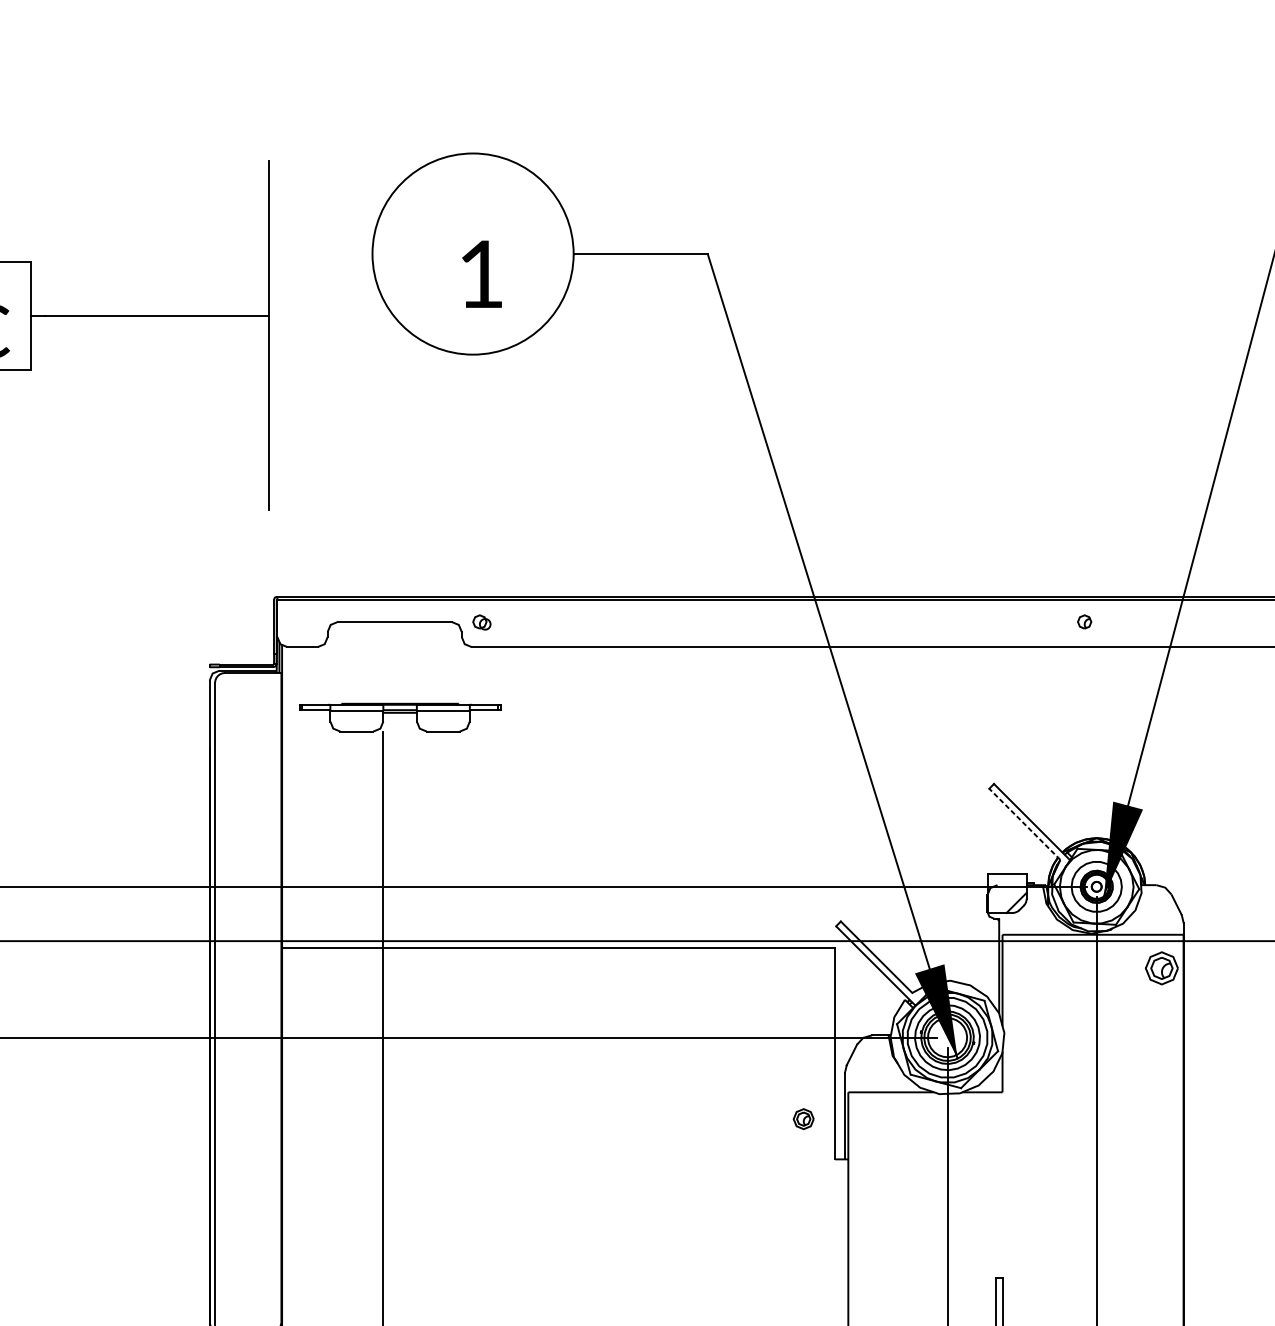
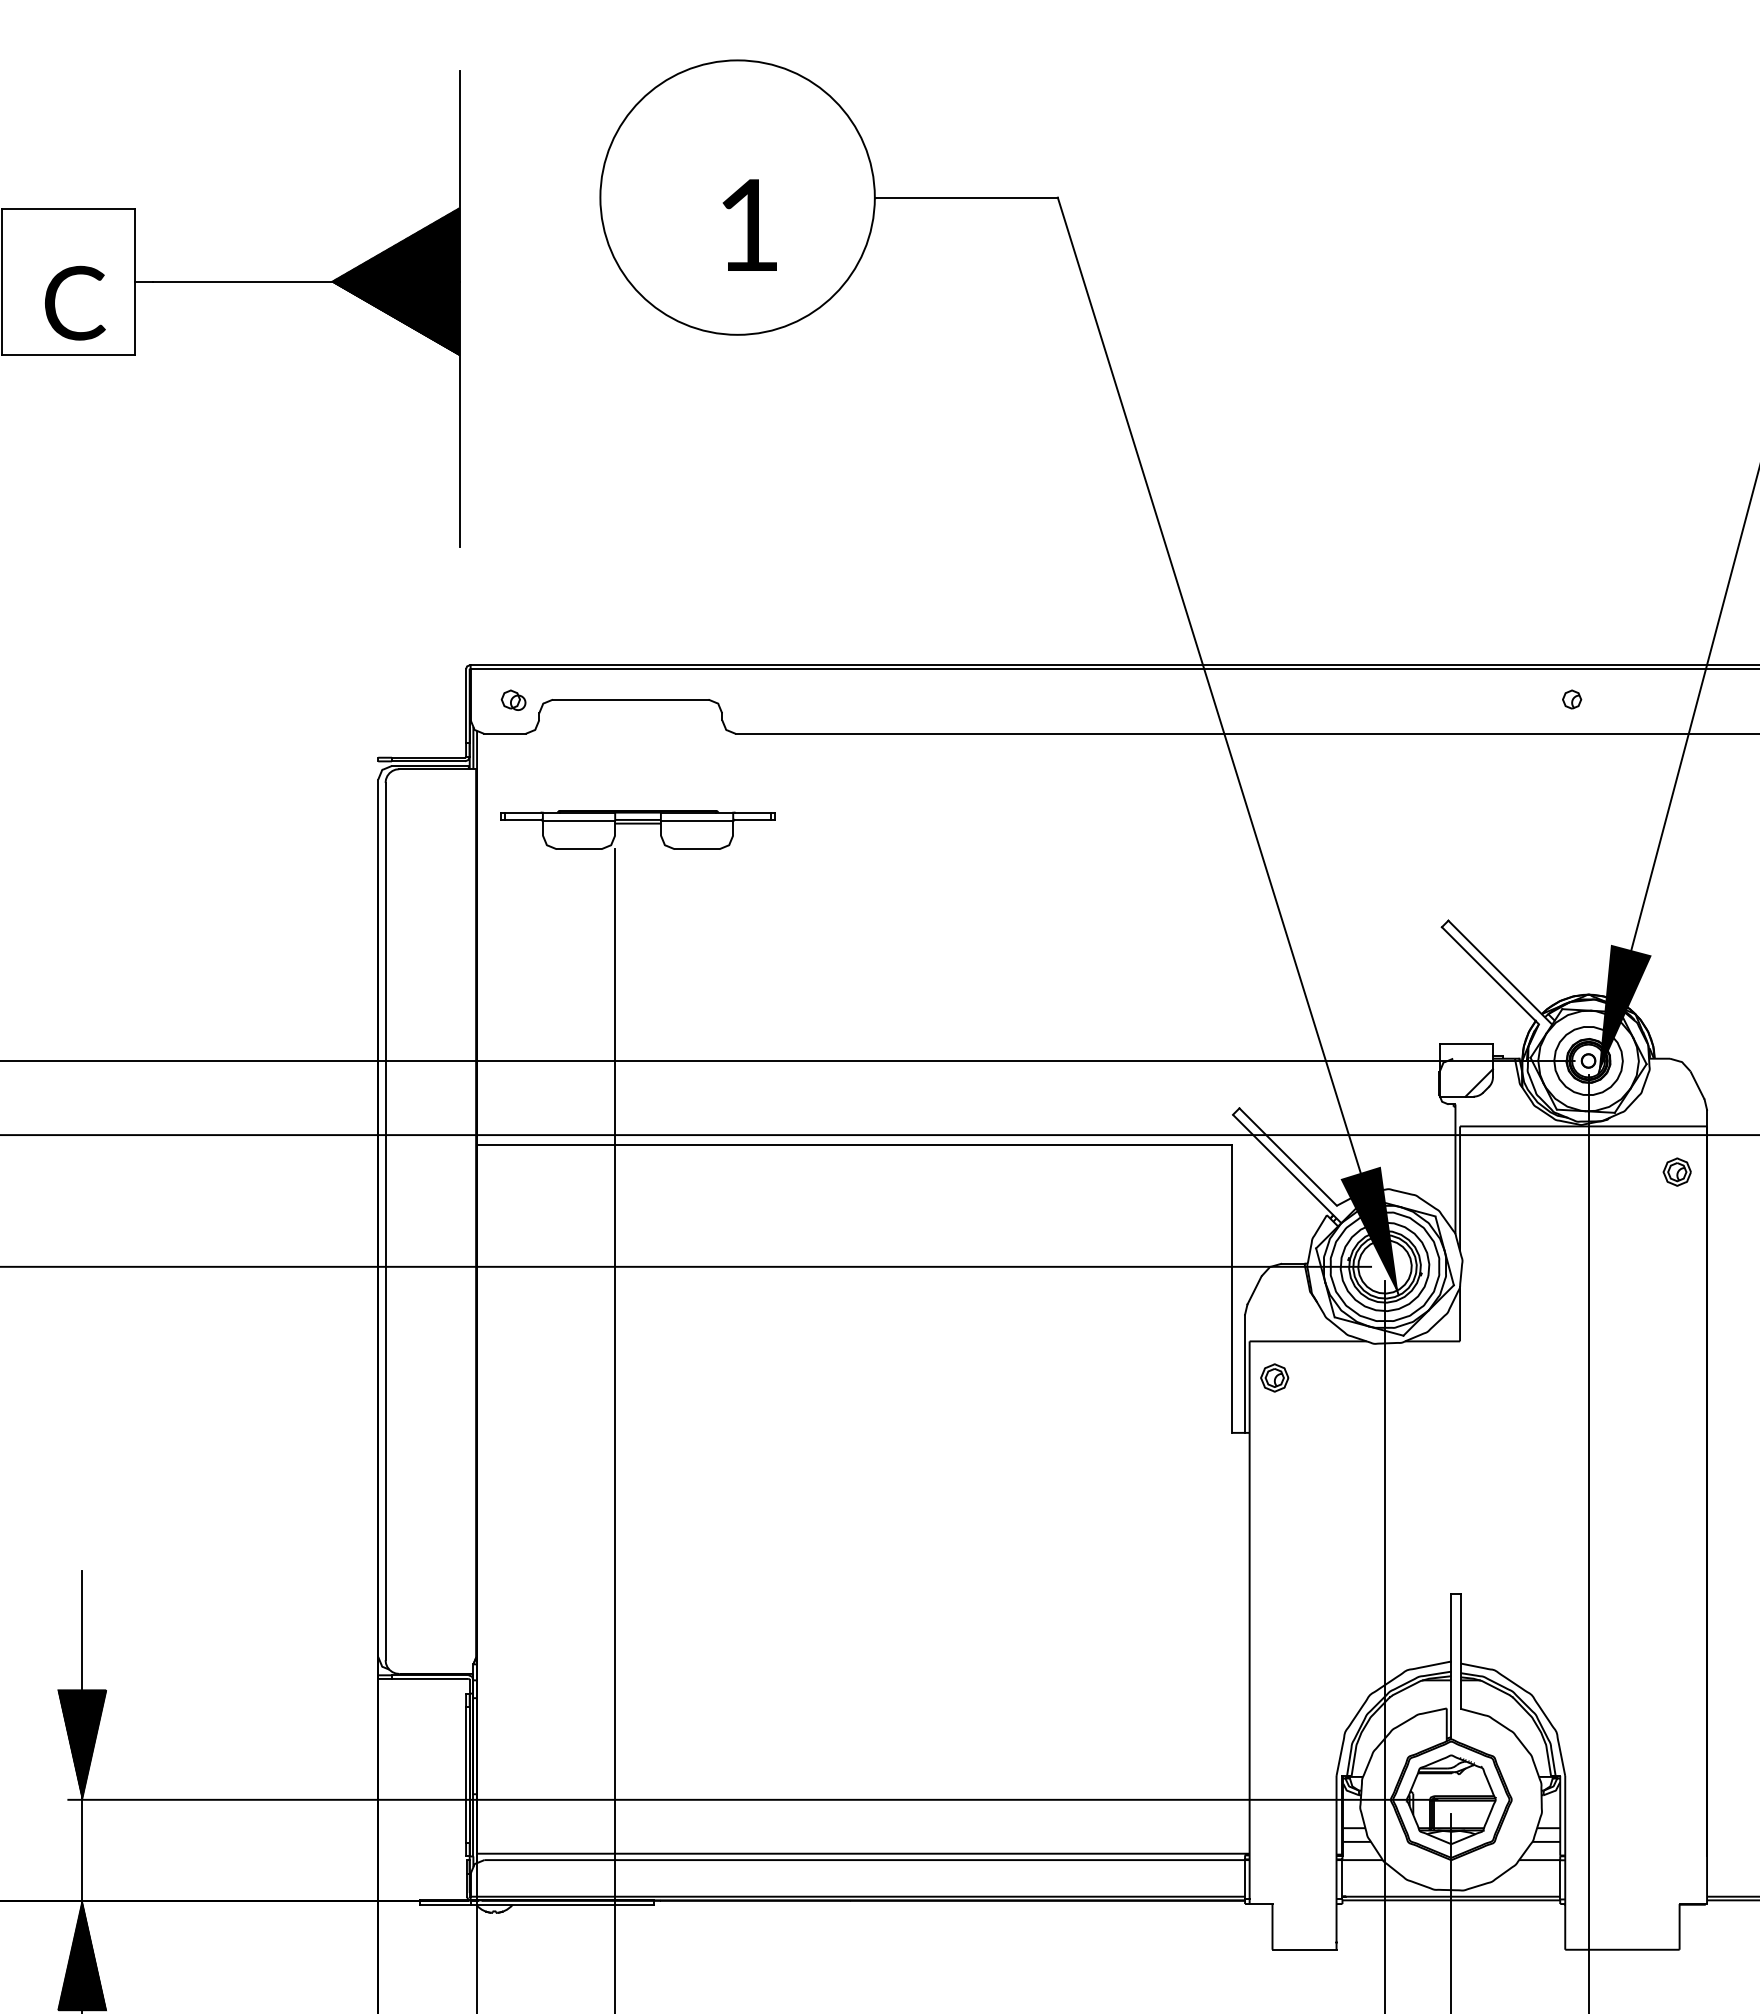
hatch: (222, 315) -> (395, 281), added
part: (481, 621) -> (513, 699), moved
line: (1024, 824) -> (1490, 975), dashed -> solid
part: (1161, 967) -> (1676, 1171), size x0.62
part: (803, 1118) -> (1274, 1377), moved

